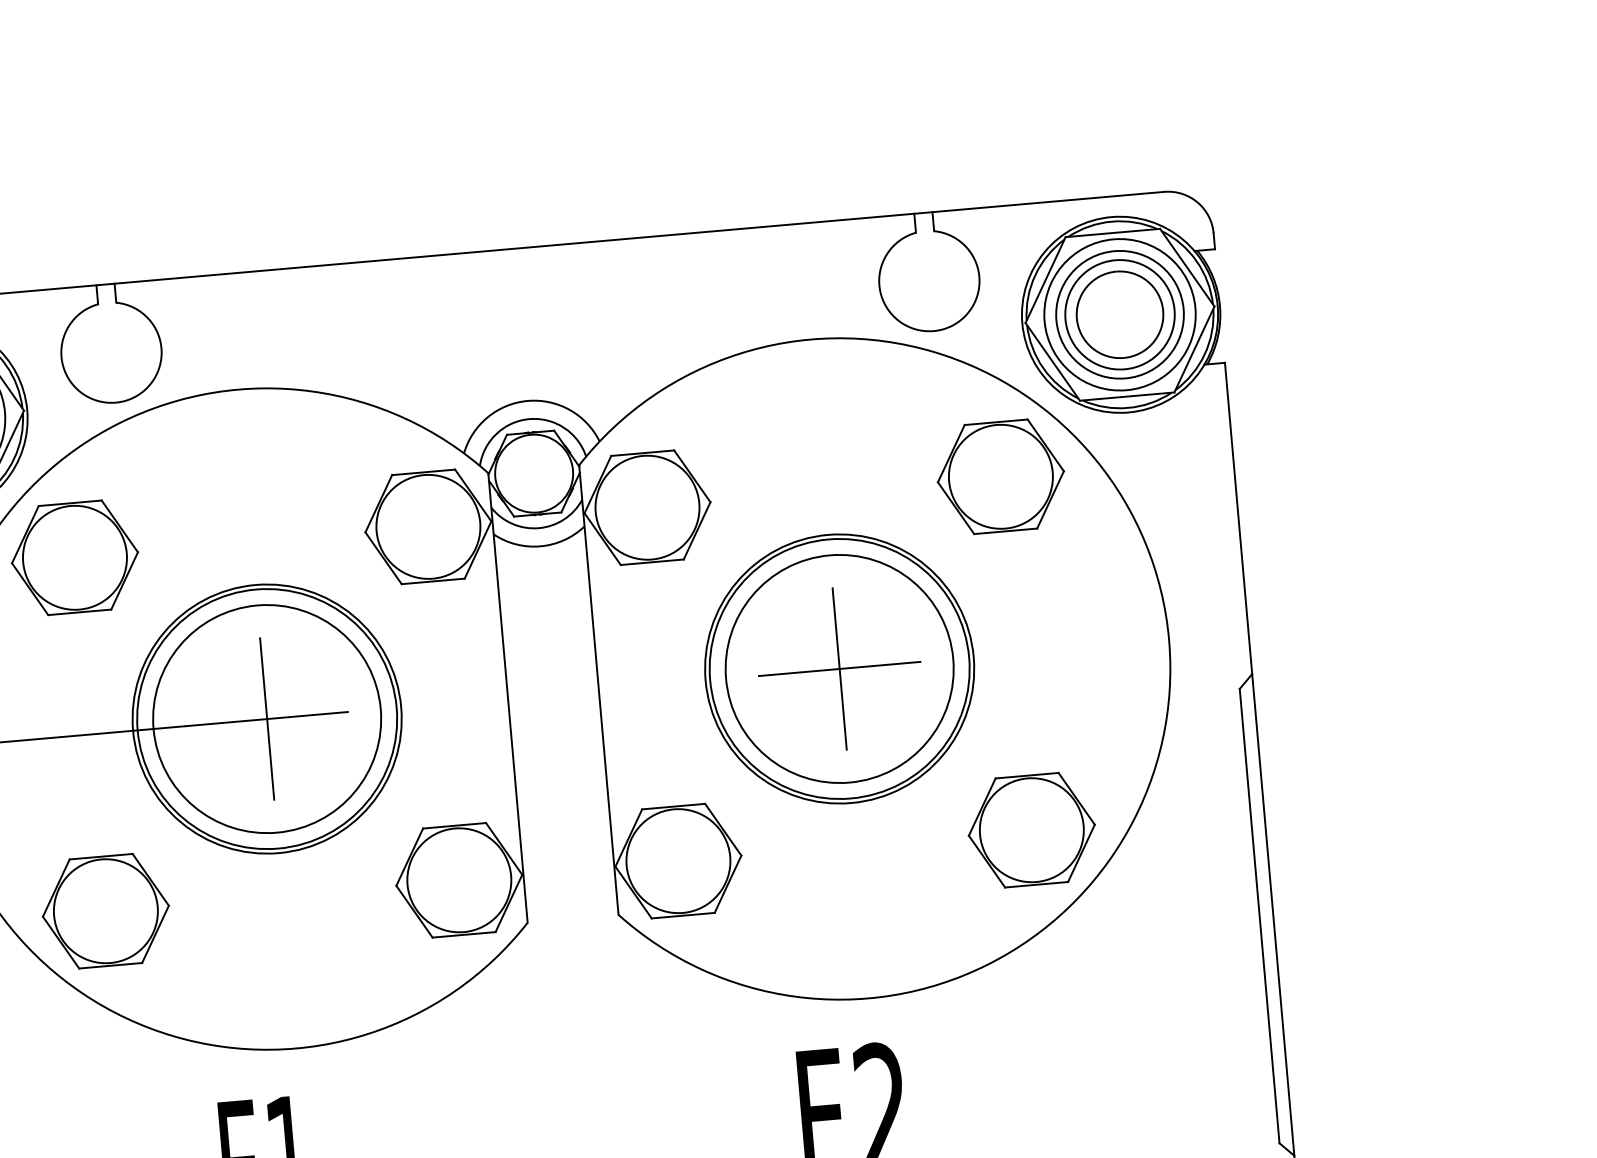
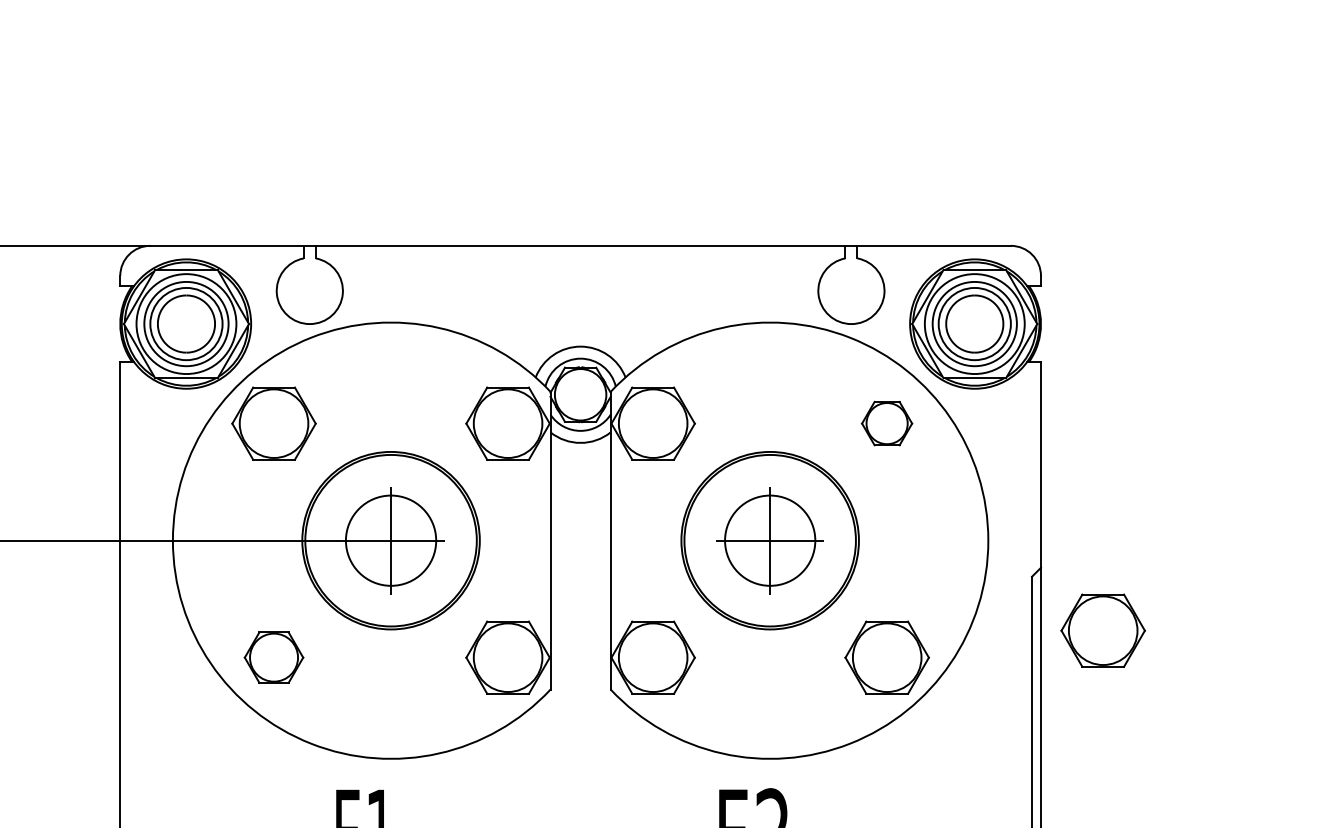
part: (999, 476) -> (886, 423), size x0.6
circle: (838, 668) -> (769, 540), size x0.6
circle: (266, 718) -> (390, 540), size x0.6
part: (1353, 760) -> (1102, 630), added
part: (105, 910) -> (273, 657), size x0.7

